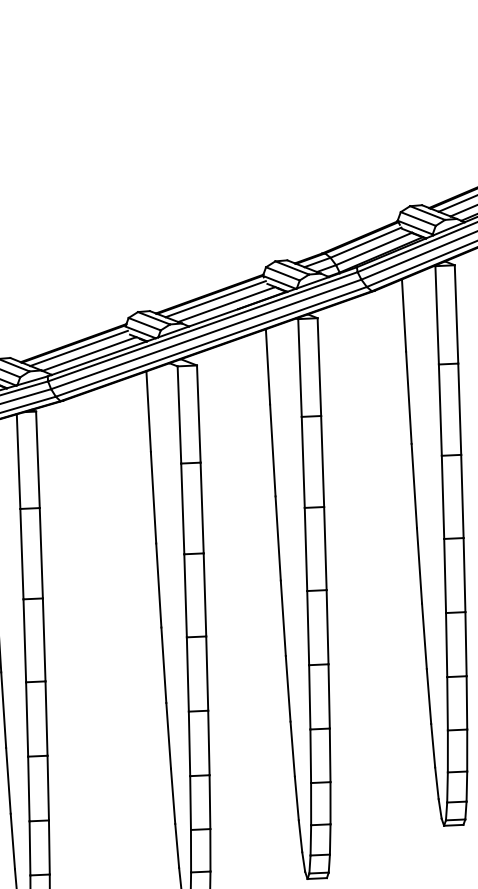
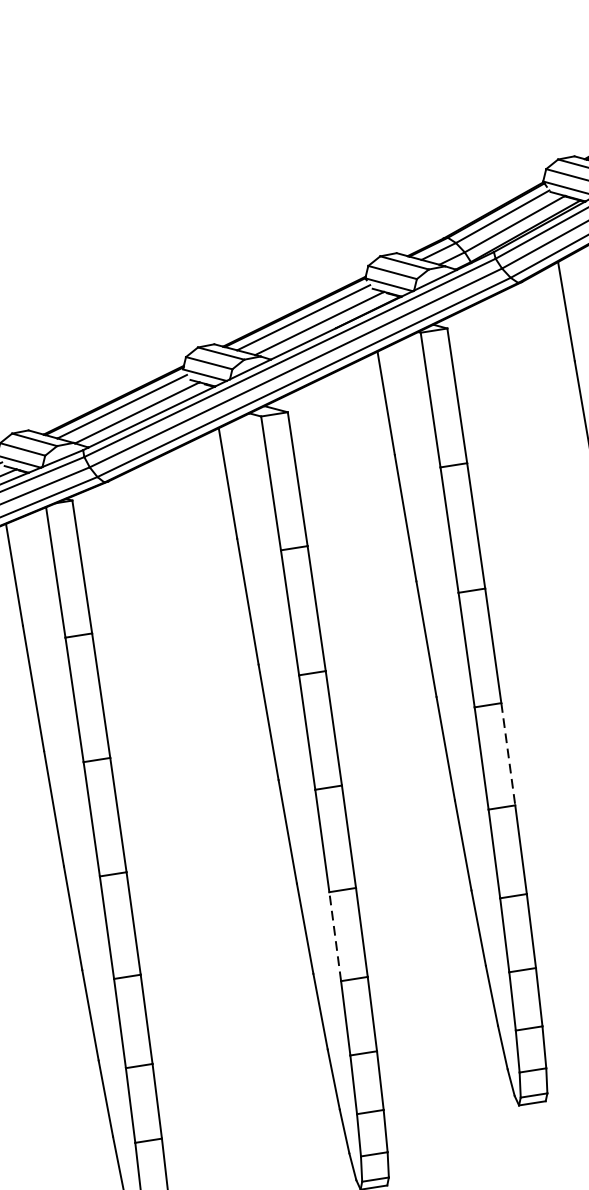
line: (327, 627) -> (508, 754), solid -> dashed
line: (189, 743) -> (335, 936), solid -> dashed

